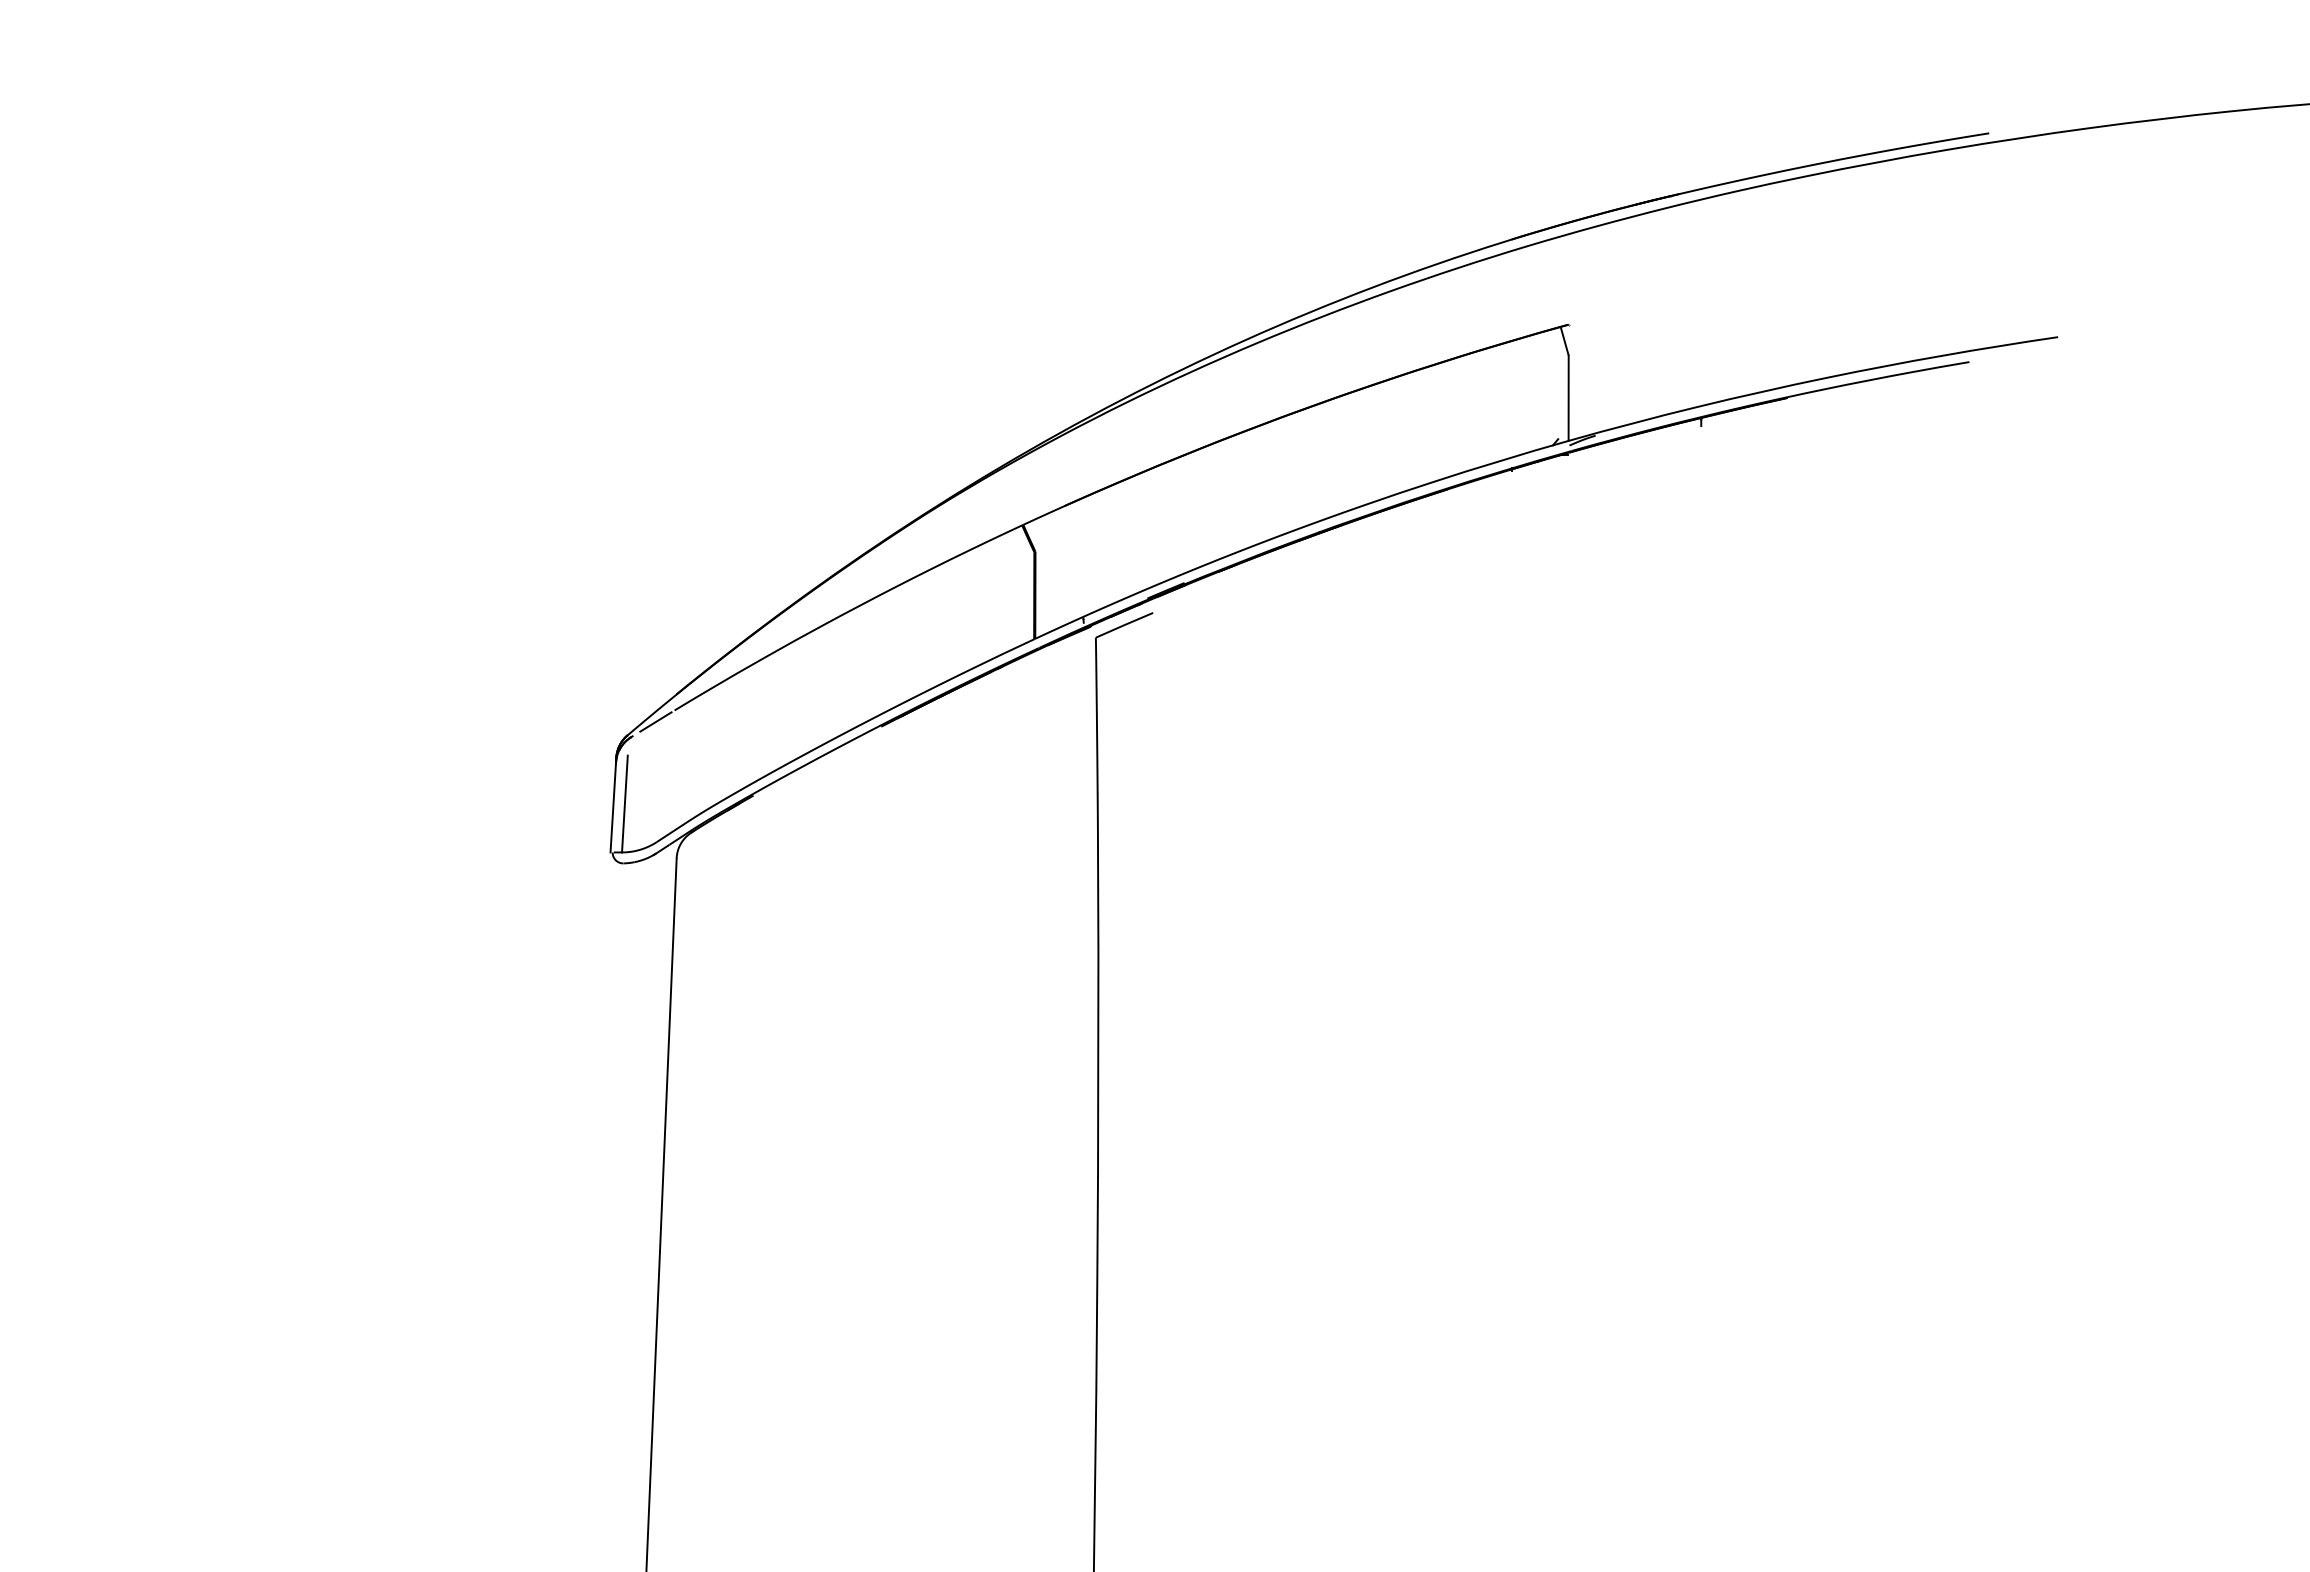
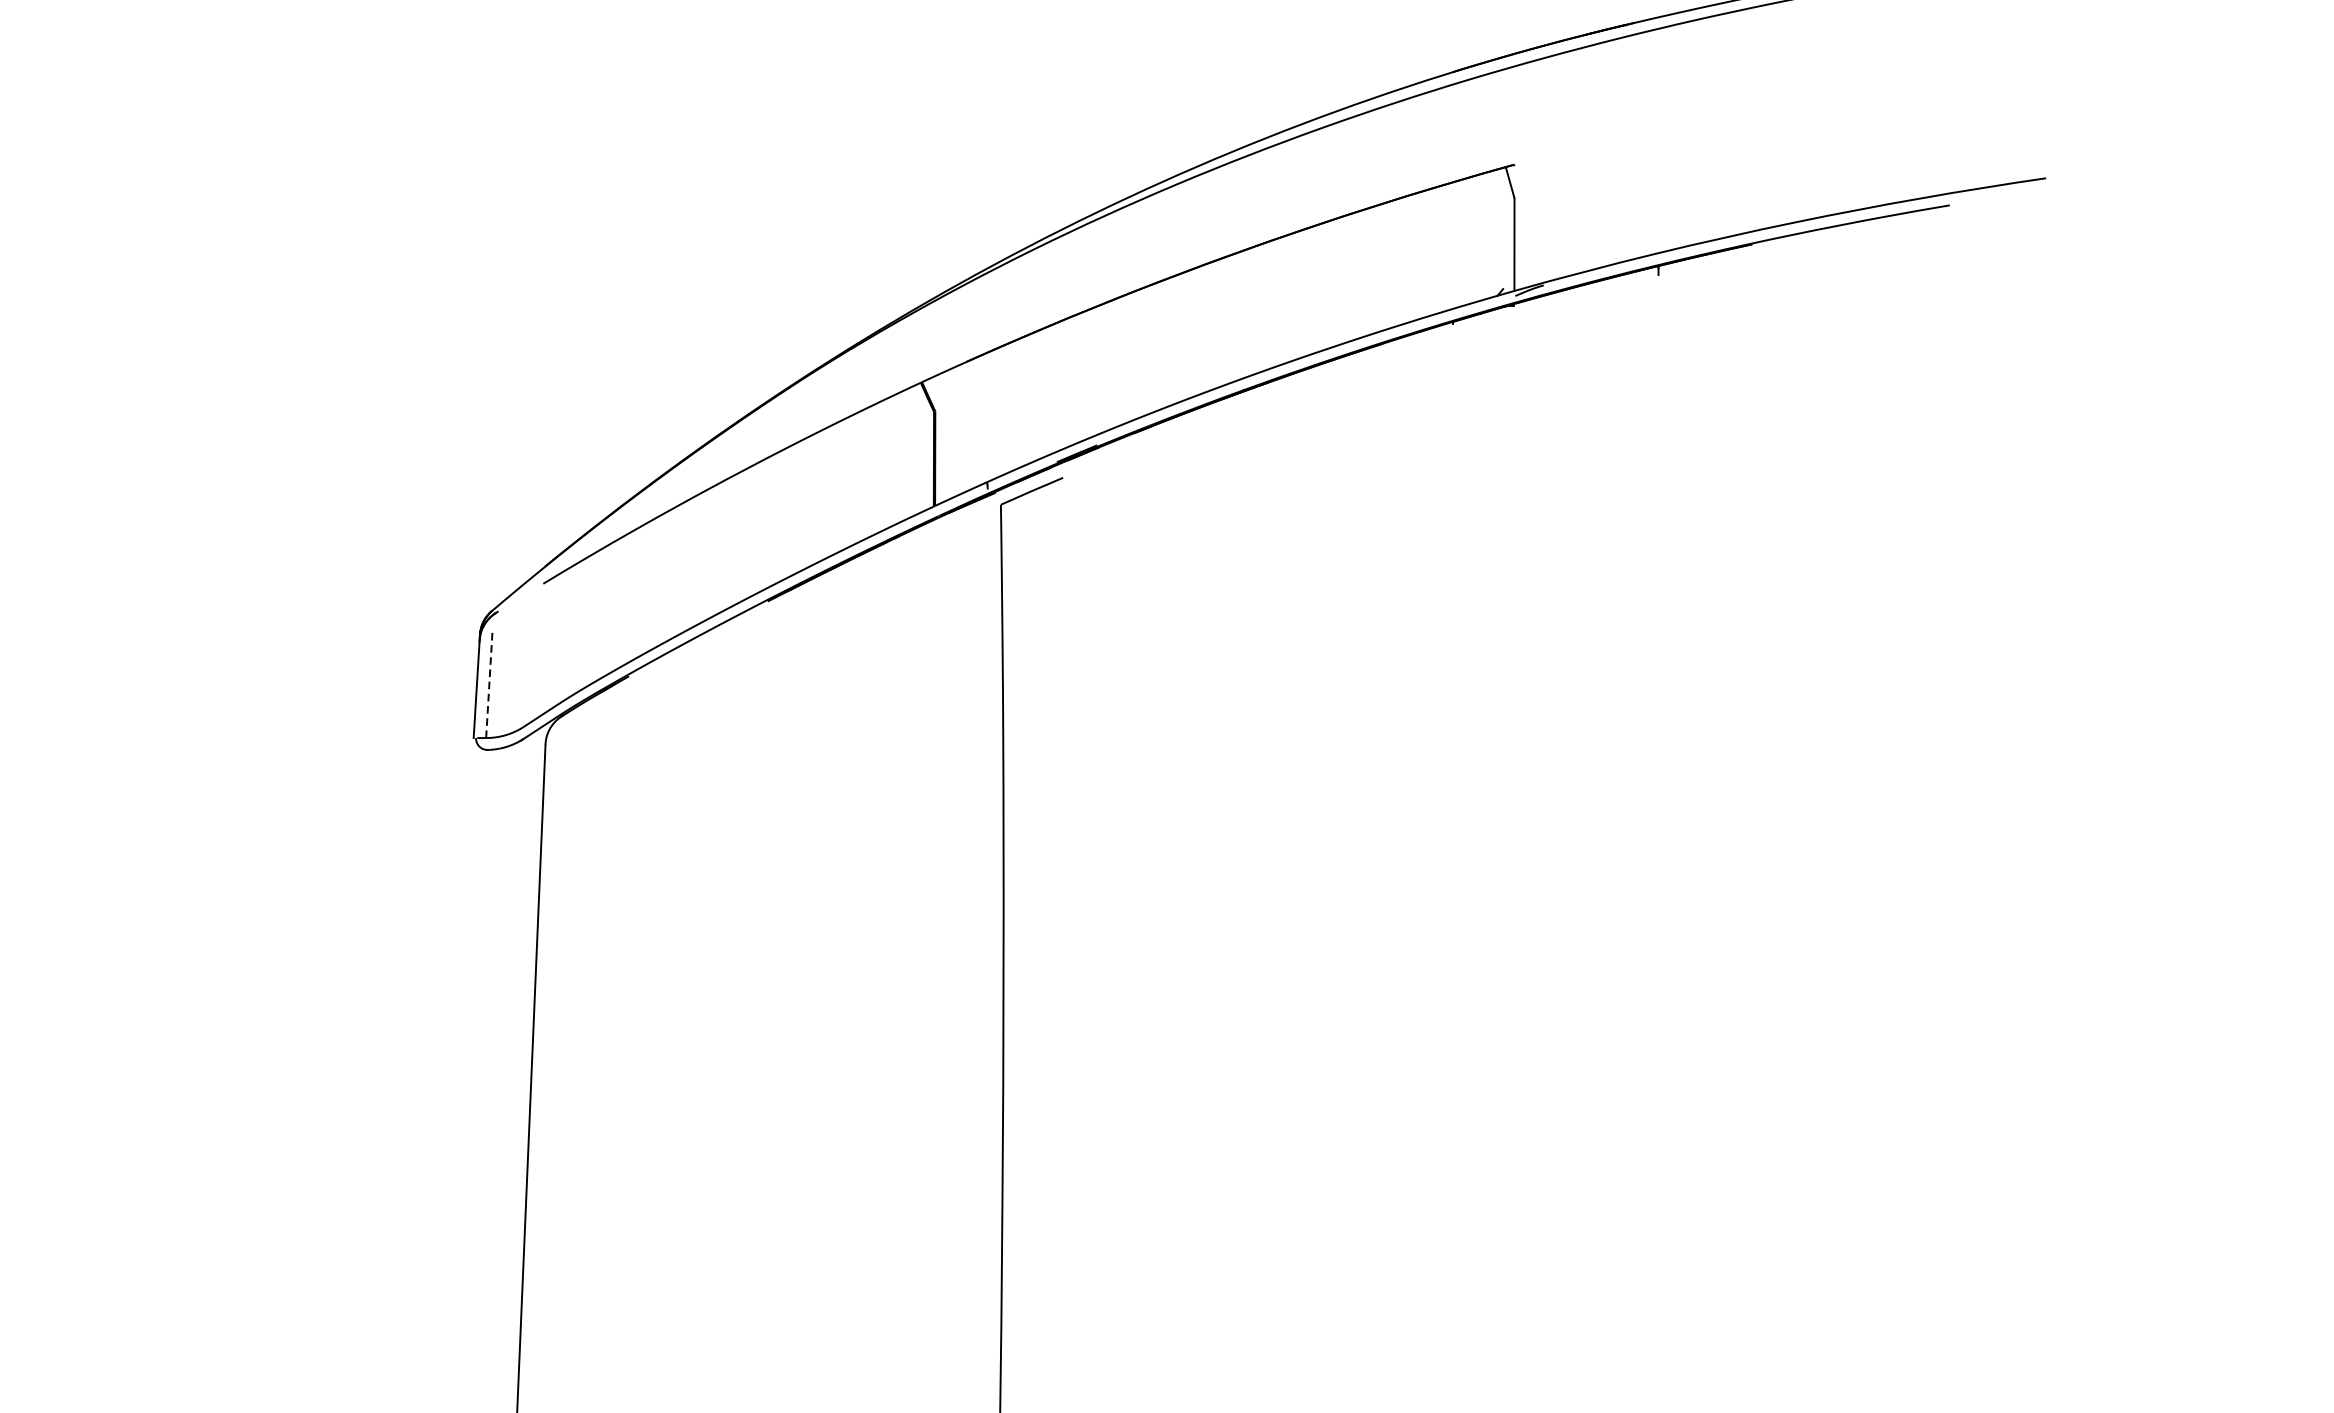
line: (655, 721) -> (522, 595), removed
line: (624, 803) -> (488, 684), solid -> dashed

